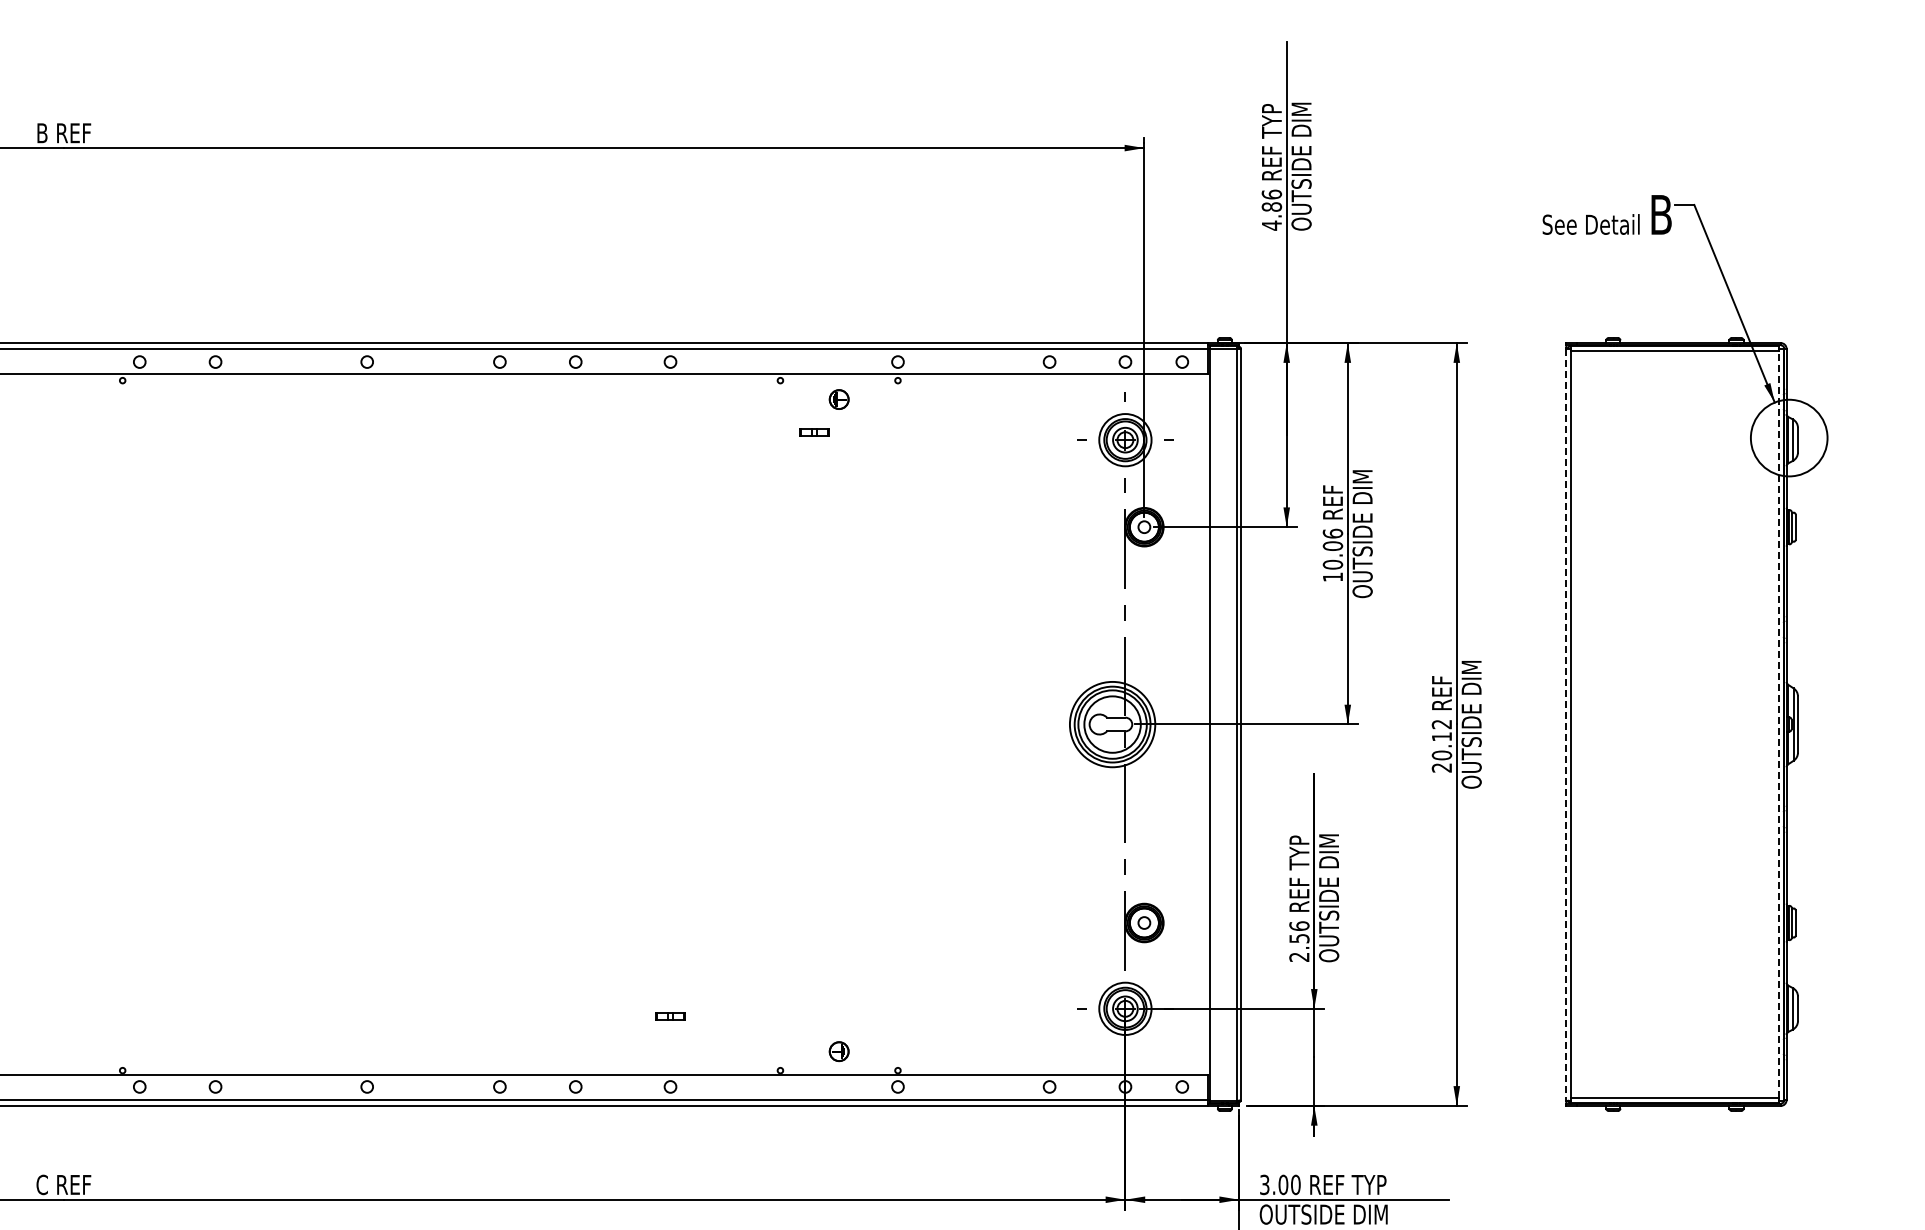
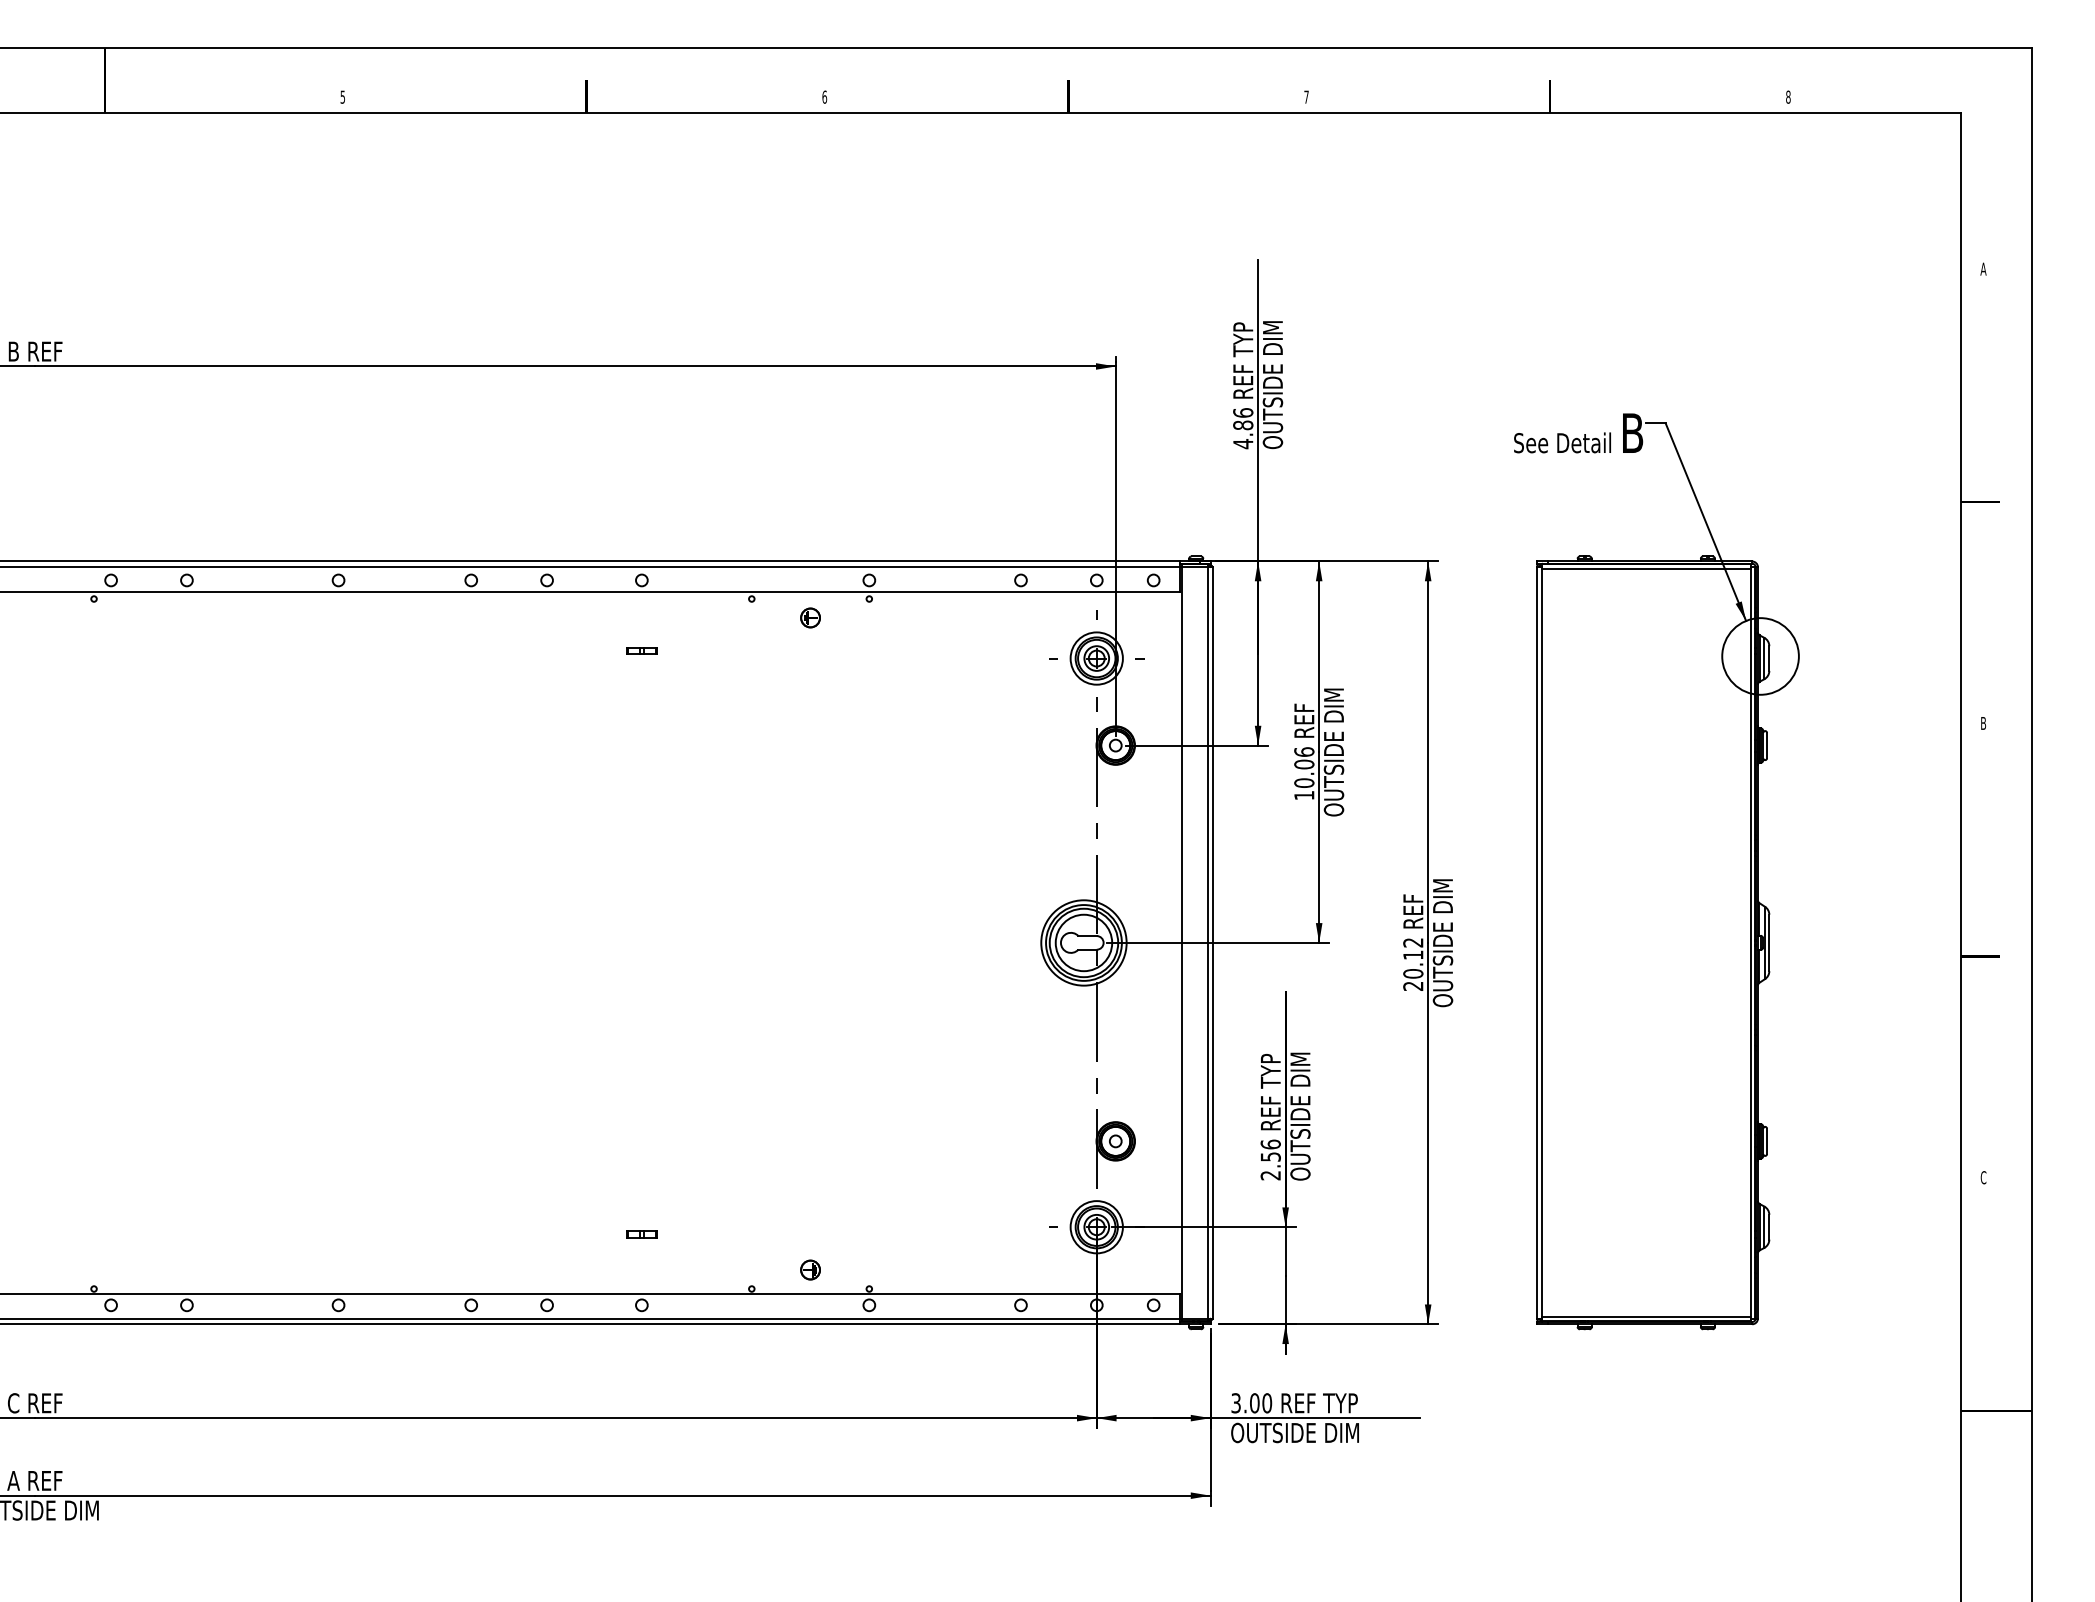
part: (814, 432) -> (641, 650), moved
line: (1779, 724) -> (1750, 942), dashed -> solid
line: (1566, 725) -> (1537, 943), dashed -> solid

